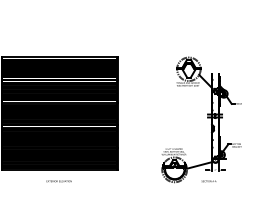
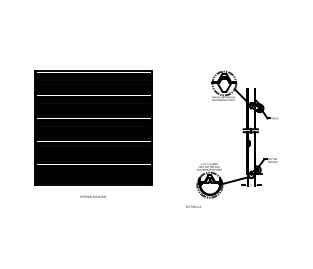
text: (208, 181) -> (193, 206), moved

